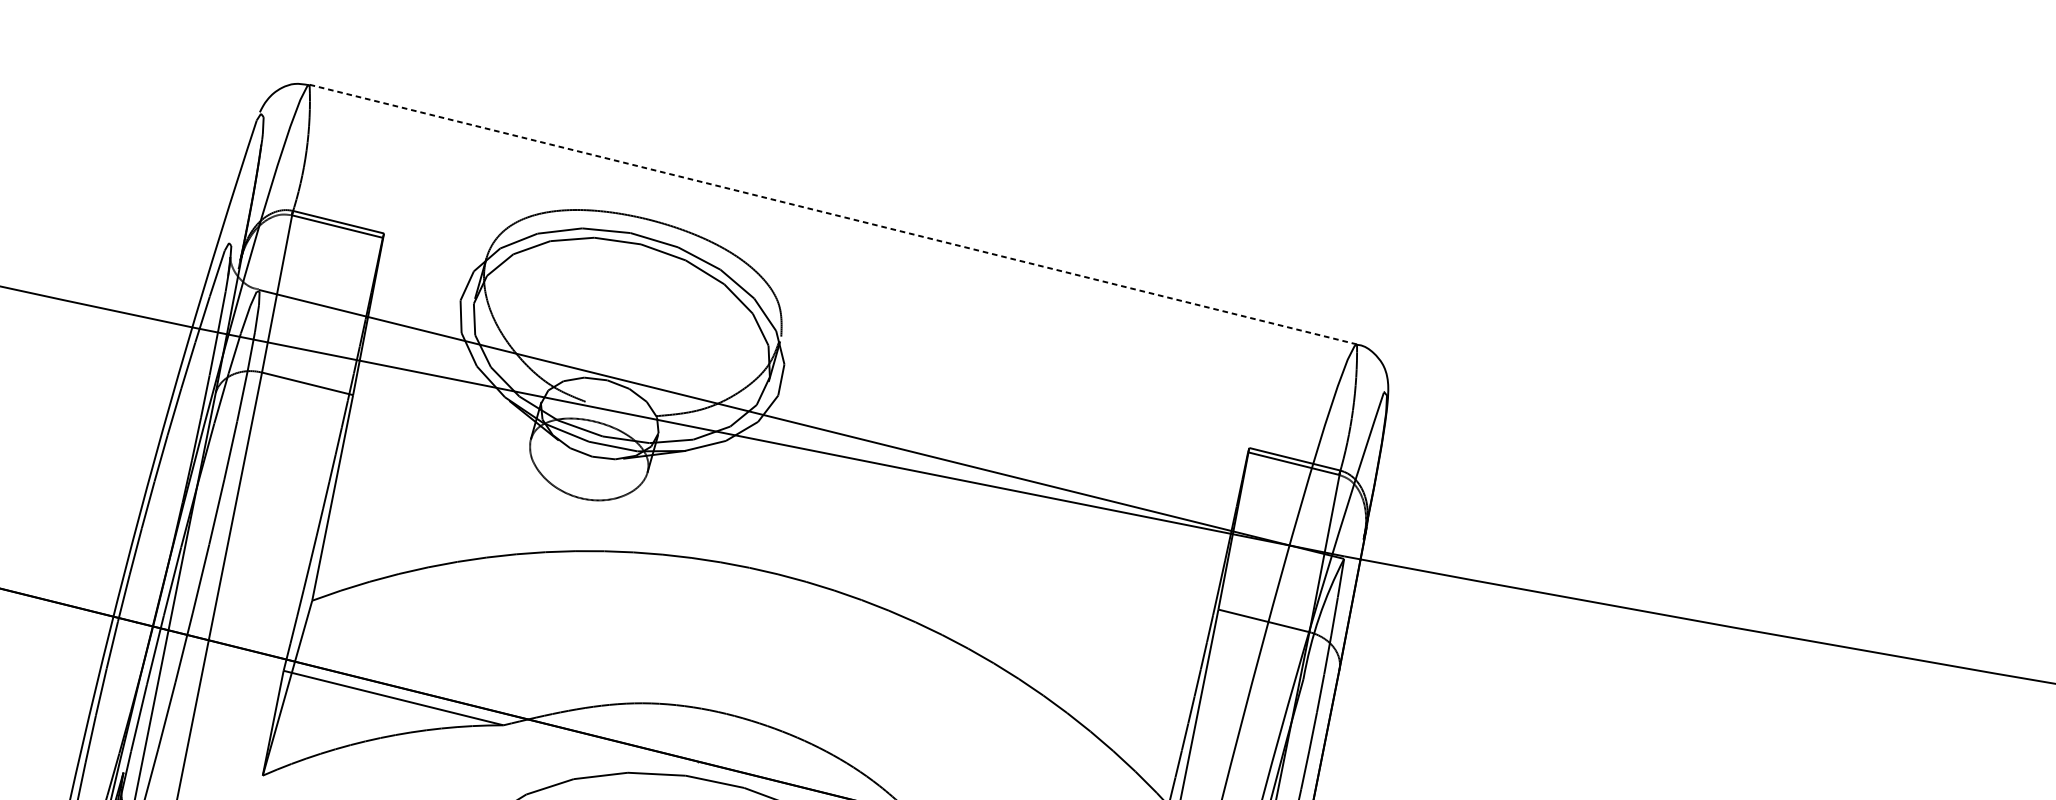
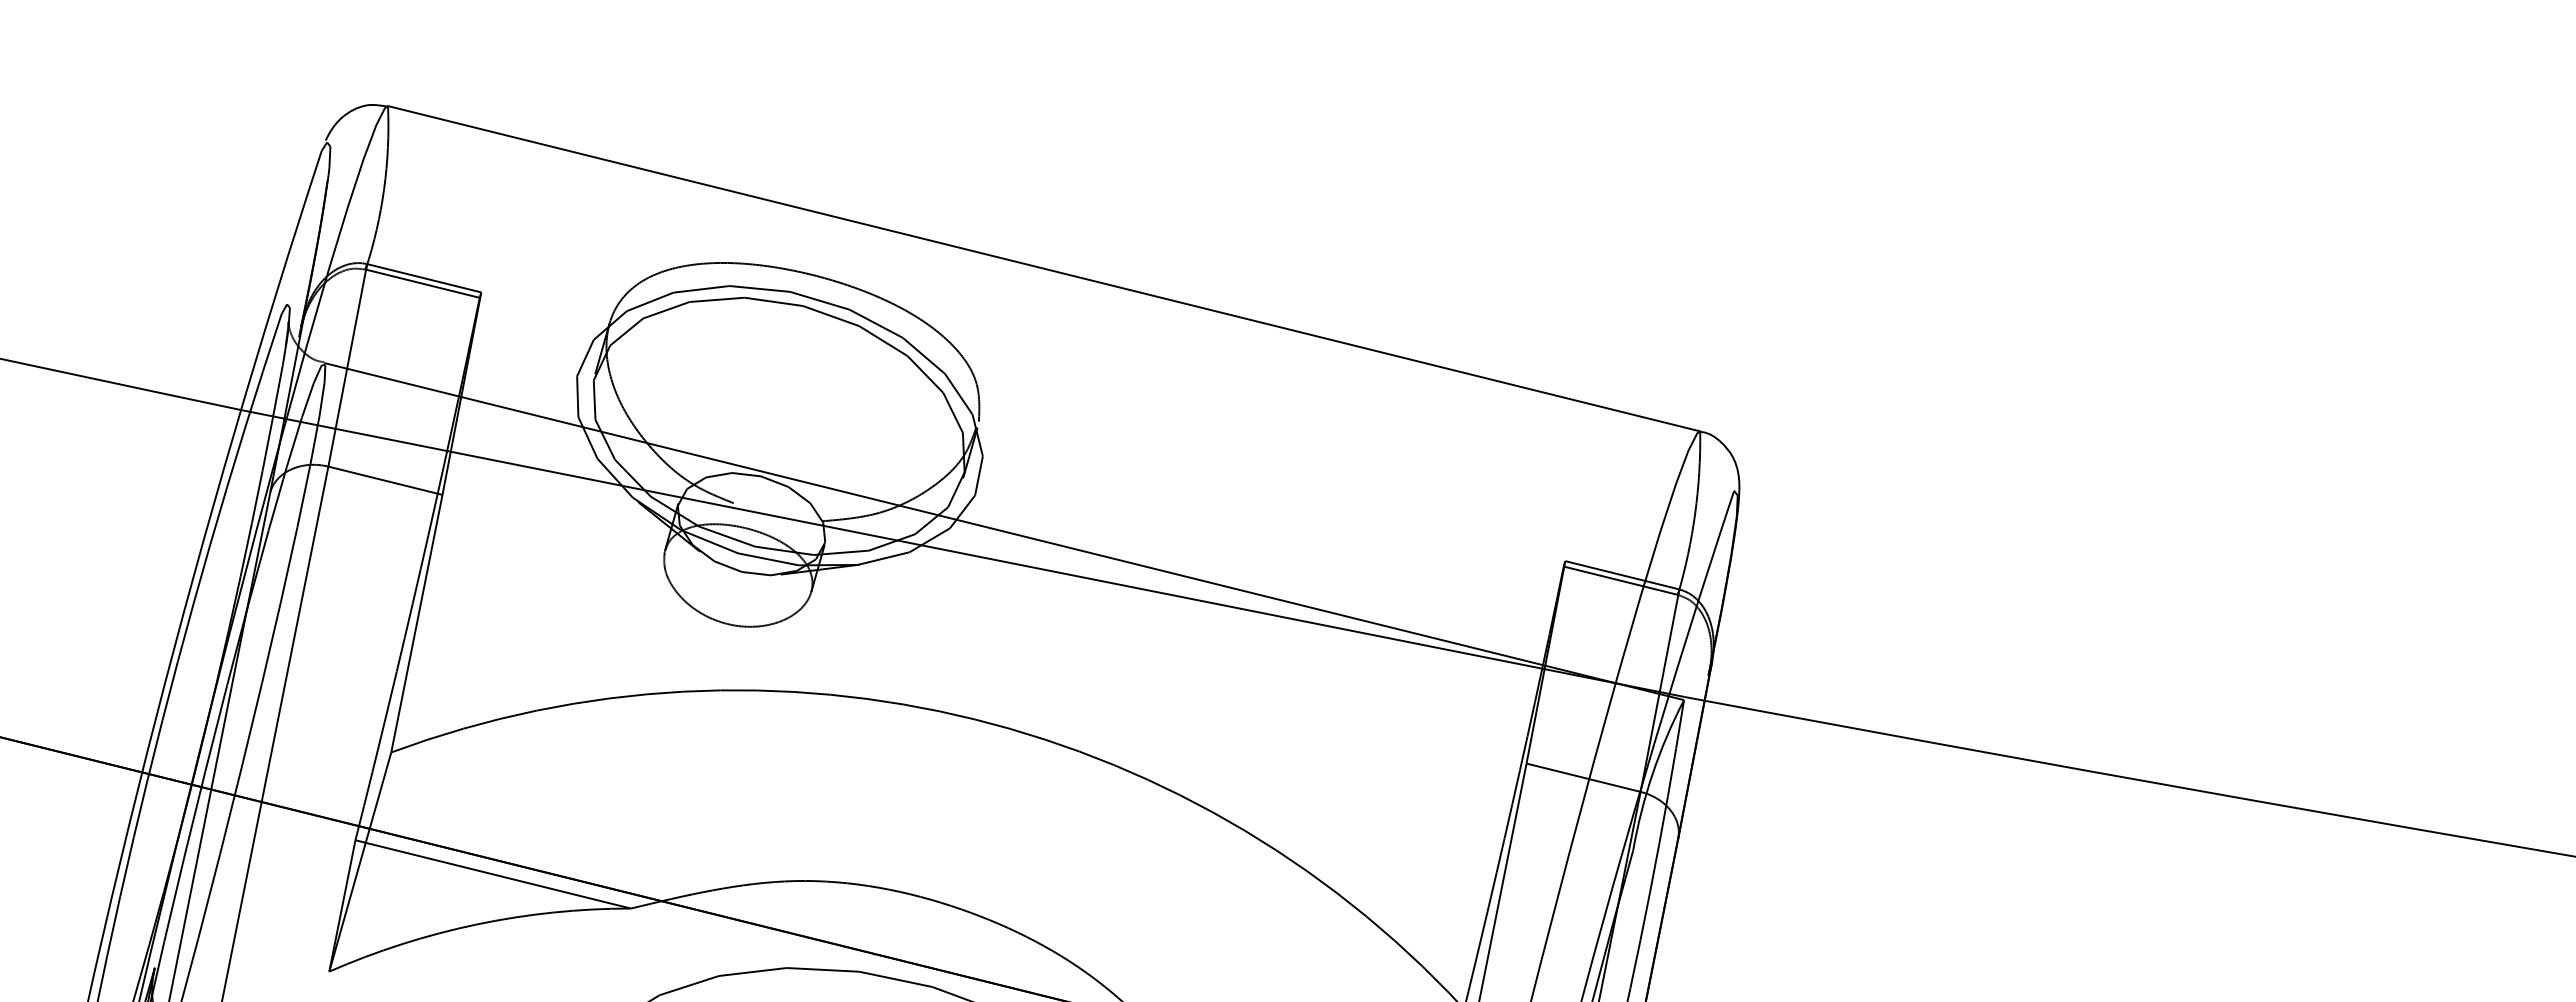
line: (833, 214) -> (1044, 268), dashed -> solid

